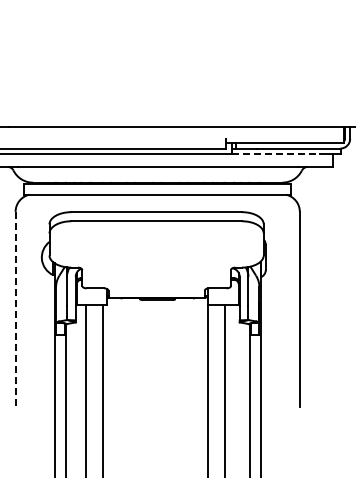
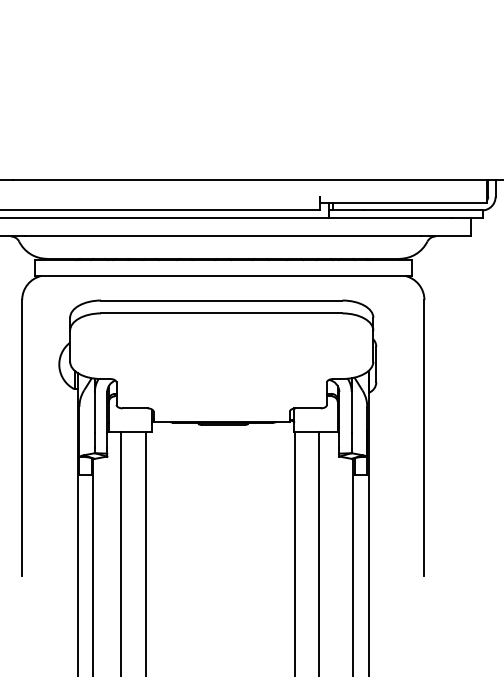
line: (275, 153) -> (389, 217), dashed -> solid
line: (15, 309) -> (22, 438), dashed -> solid

